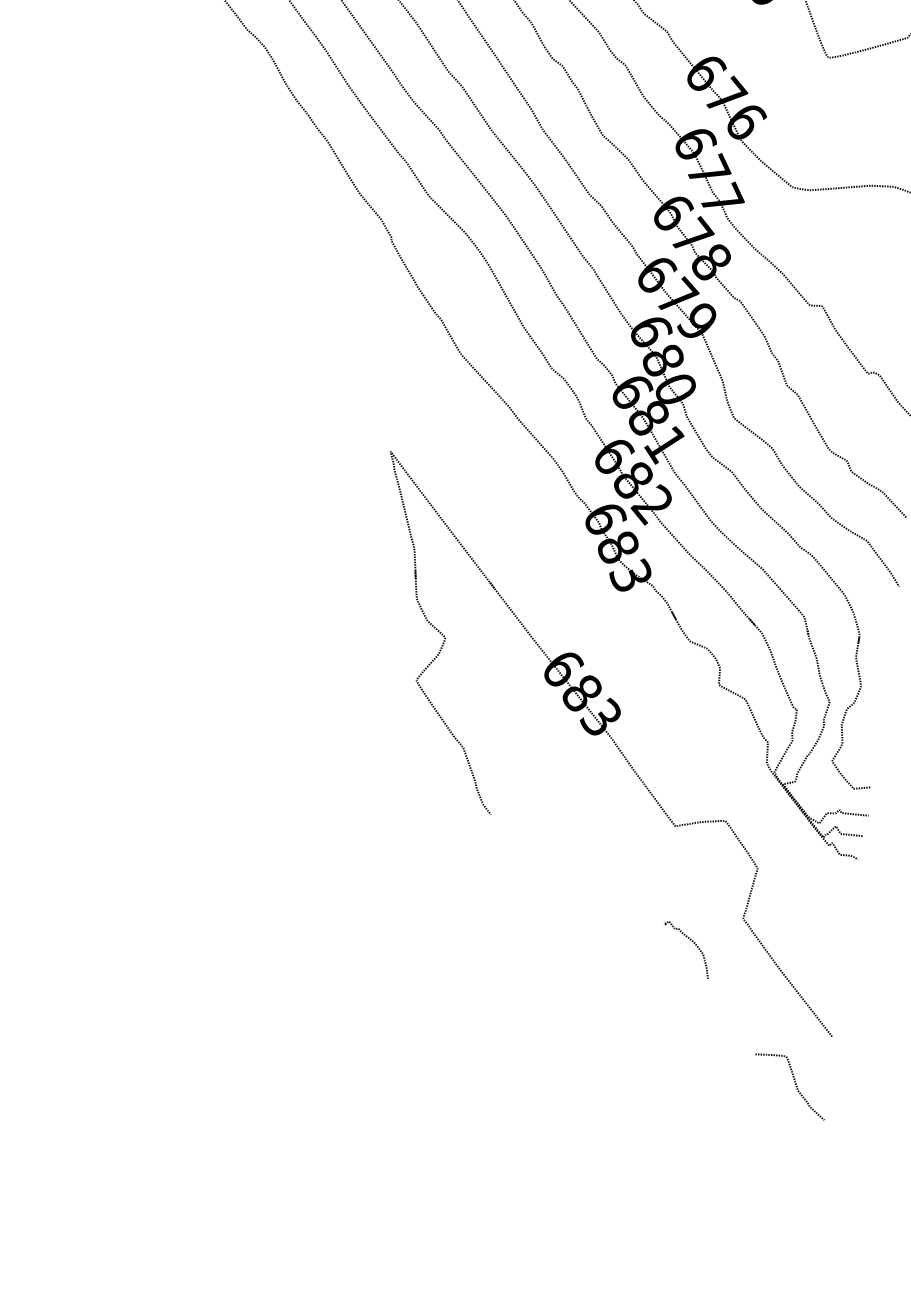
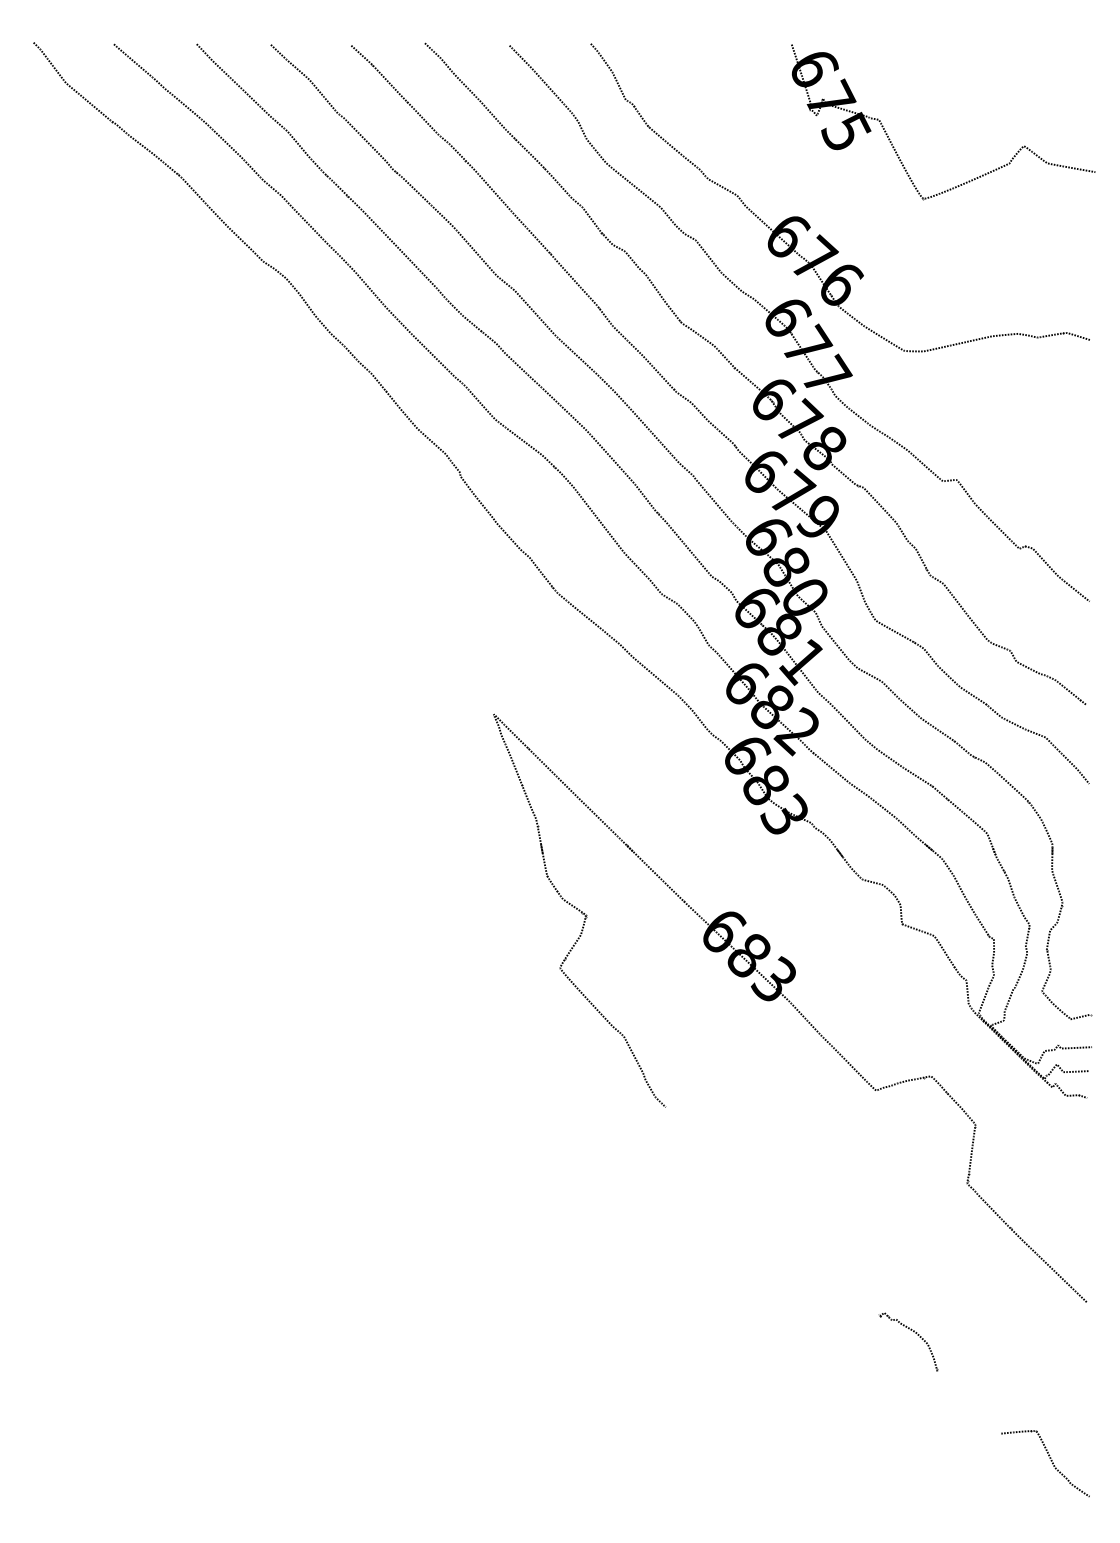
part: (692, 942) -> (913, 1332), moved
curve: (794, 1083) -> (1050, 1460), moved

